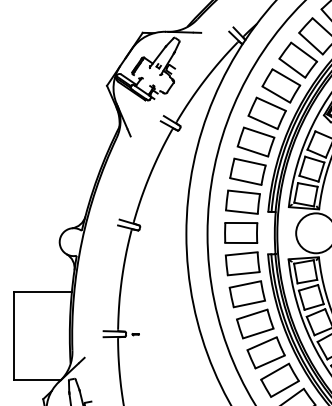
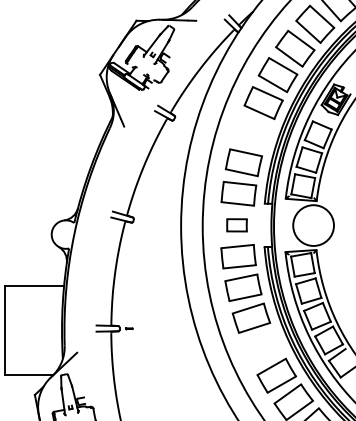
part: (255, 142) -> (251, 132), removed
part: (240, 233) -> (236, 225), size x0.6
part: (266, 352) -> (262, 347), removed

